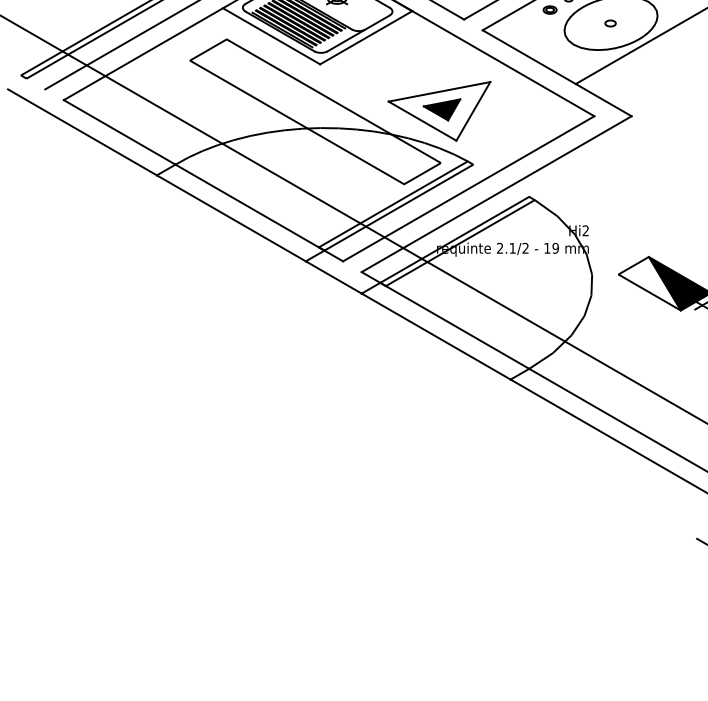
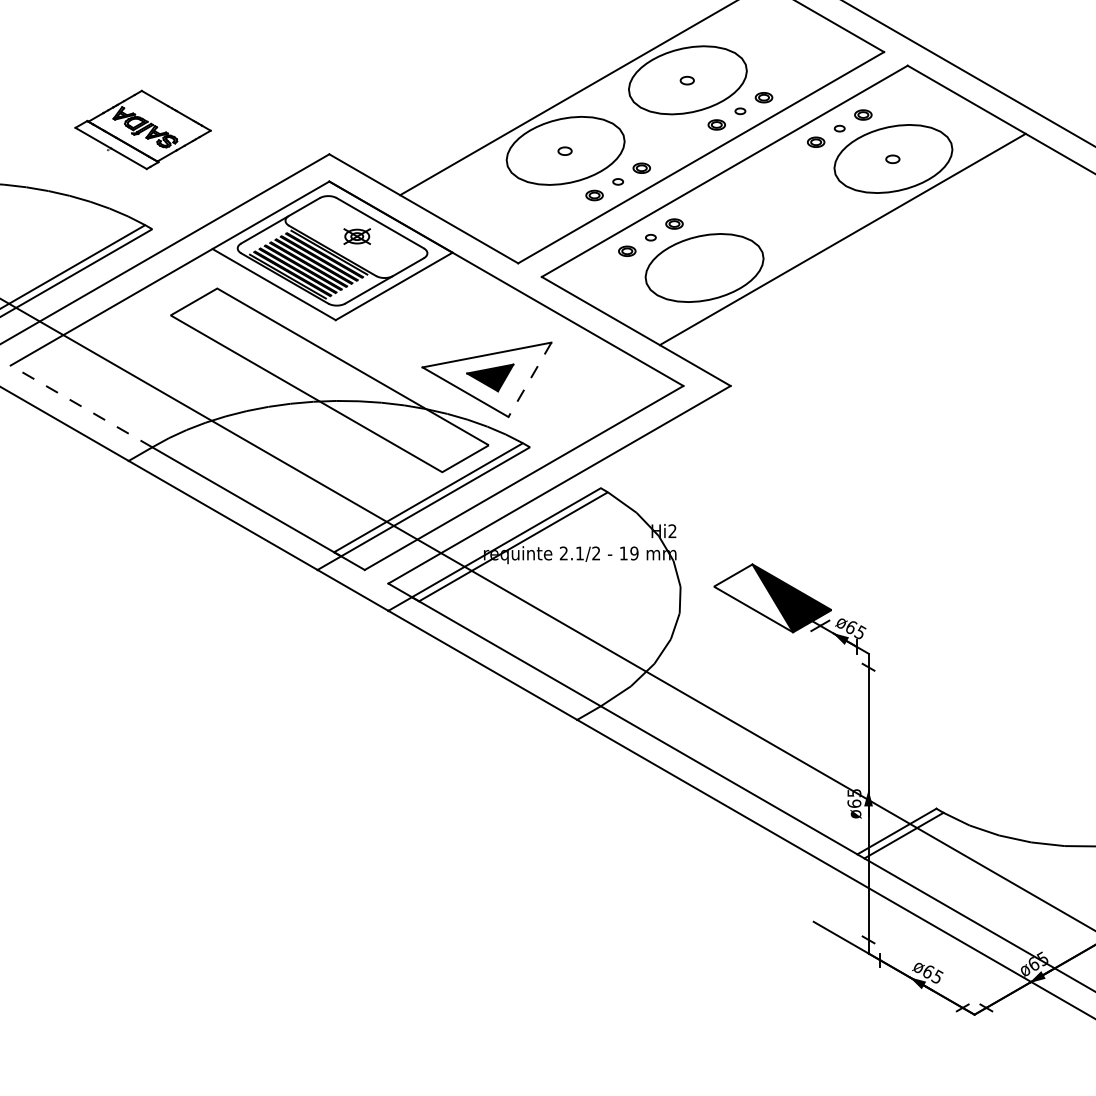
part: (610, 23) -> (703, 268), removed
line: (473, 111) -> (530, 379), solid -> dashed
line: (119, 132) -> (81, 406), solid -> dashed

